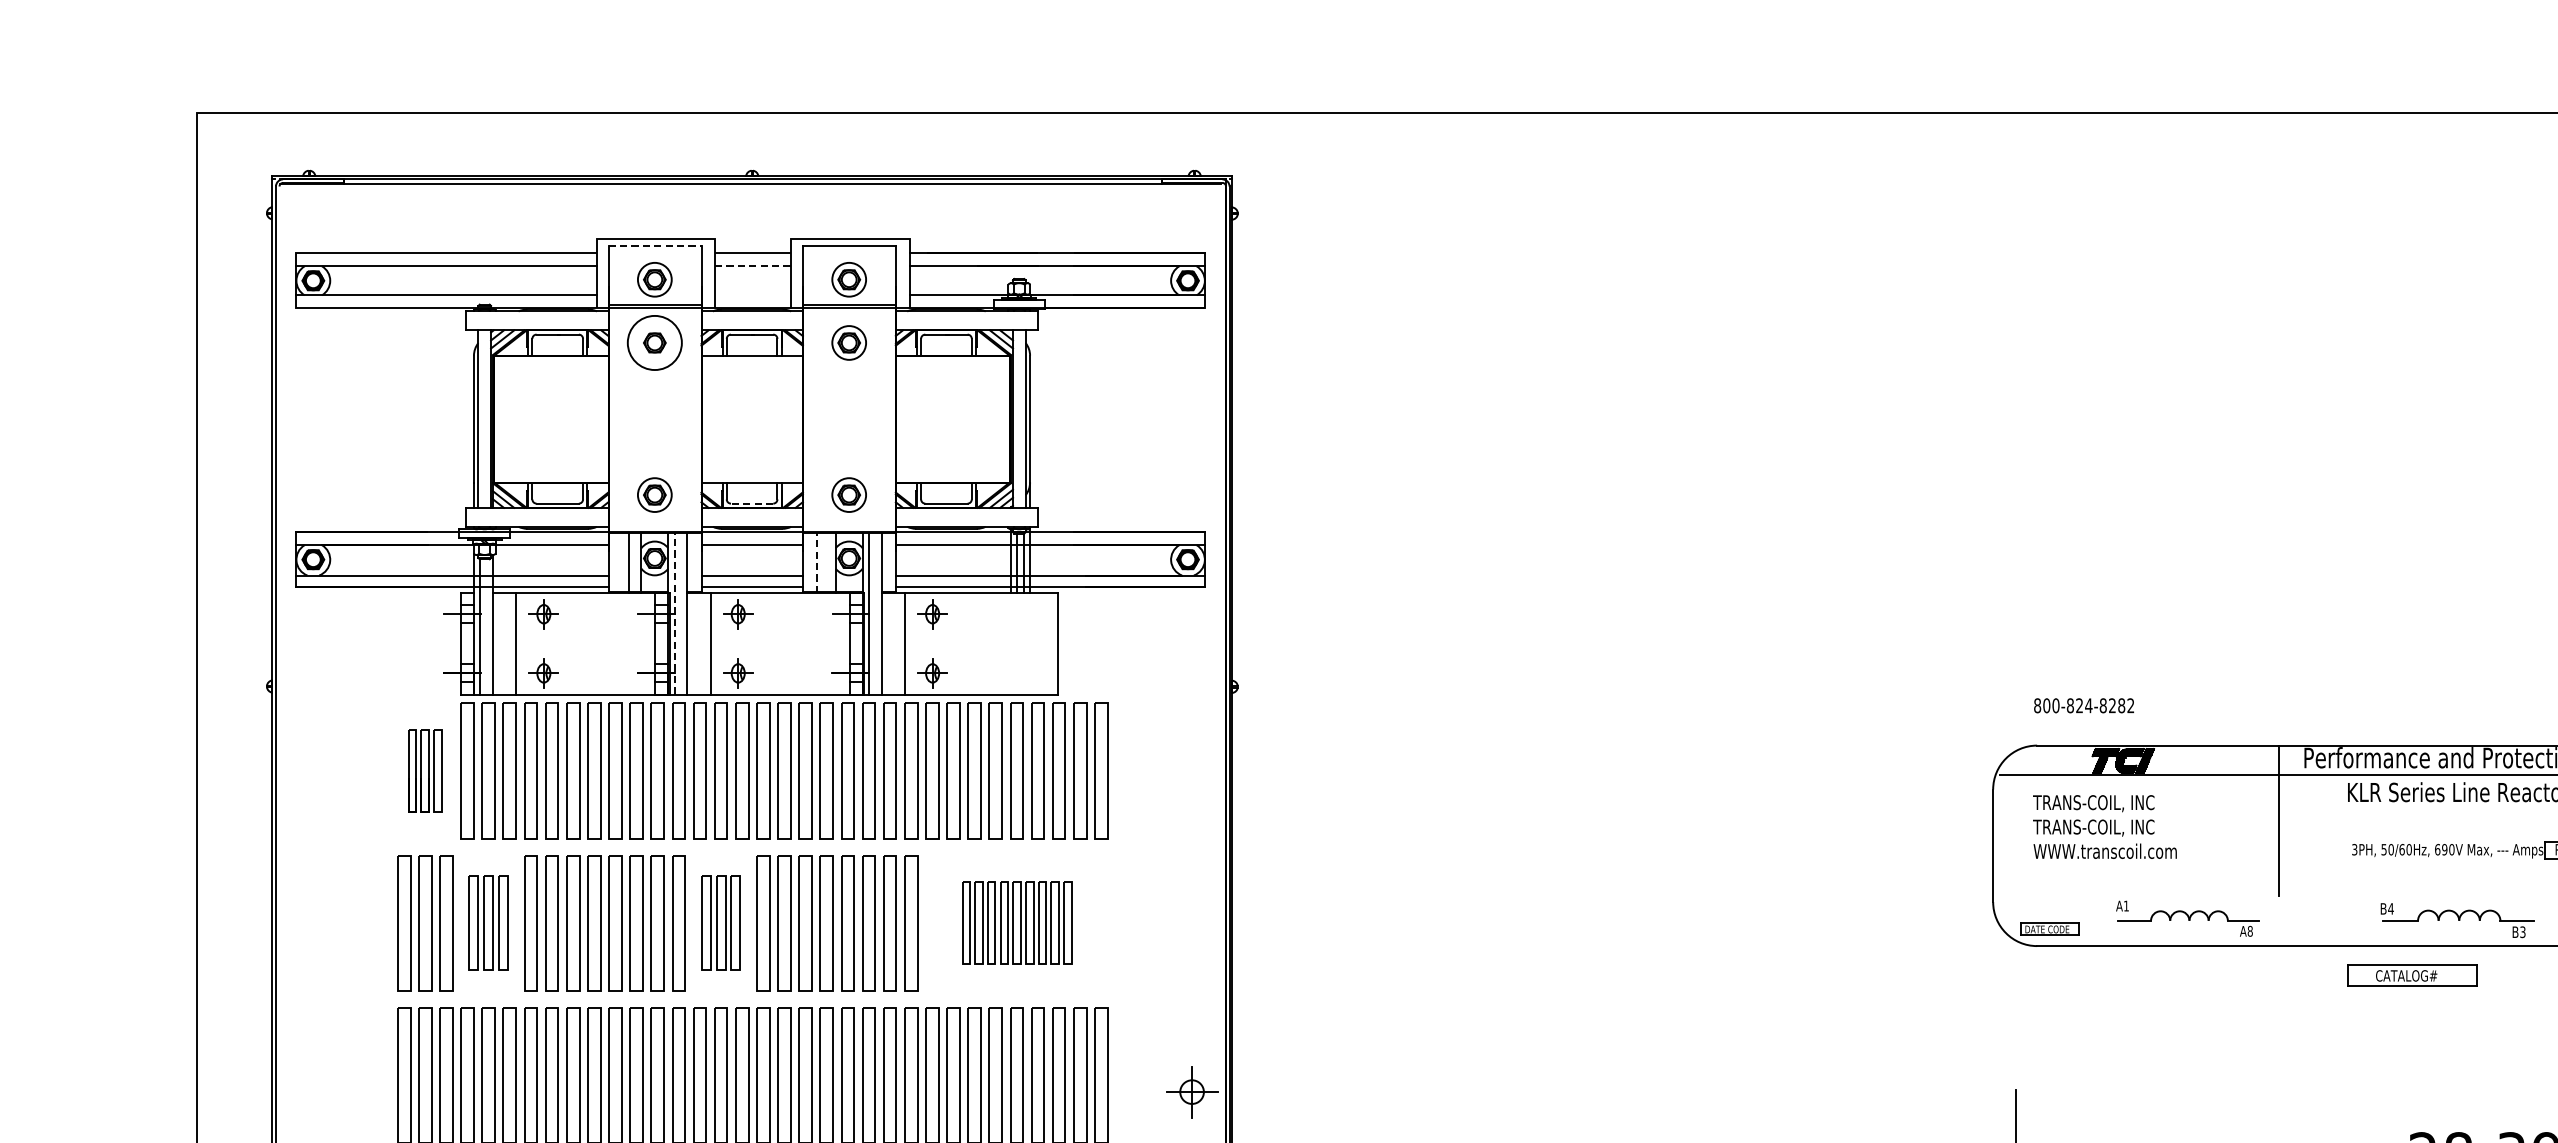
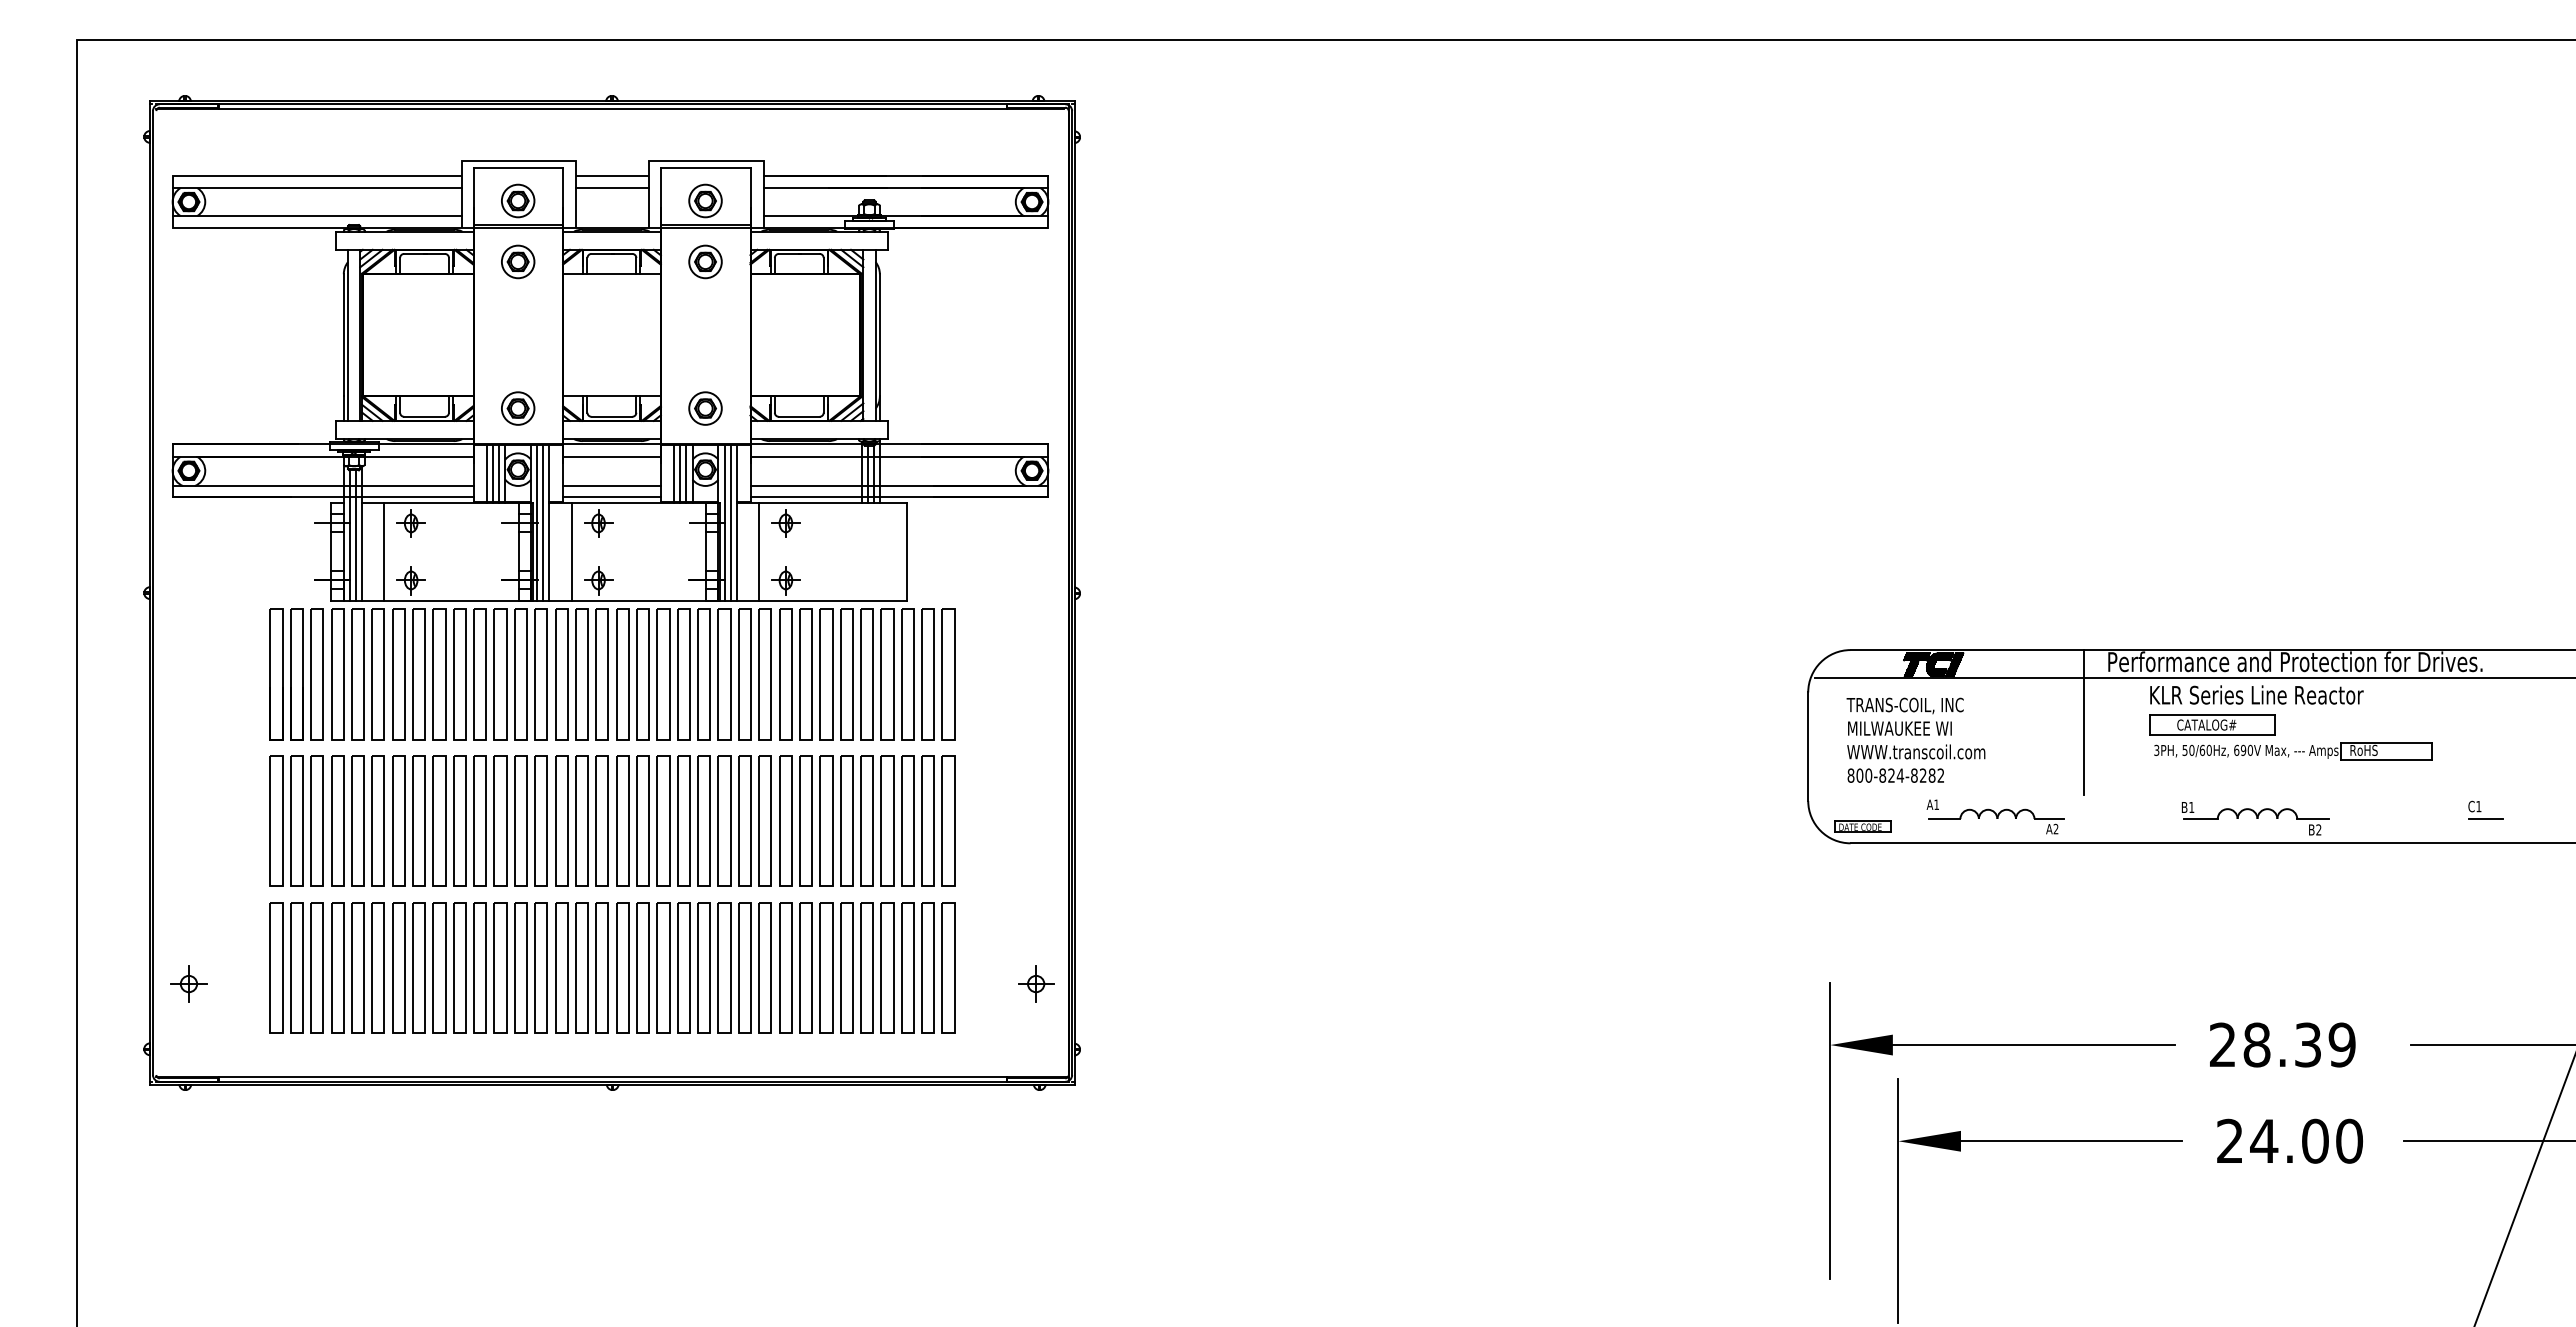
line: (655, 246) -> (518, 168), dashed -> solid
line: (752, 266) -> (612, 188), dashed -> solid
circle: (654, 342) -> (517, 261), size x0.62
line: (751, 503) -> (611, 416), dashed -> solid
line: (817, 562) -> (674, 473), dashed -> solid
line: (622, 563) -> (486, 474), added
line: (635, 563) -> (499, 474), added
line: (823, 563) -> (680, 474), added
line: (829, 563) -> (686, 474), added
line: (674, 613) -> (537, 522), dashed -> solid
line: (681, 613) -> (543, 522), added
line: (875, 613) -> (730, 522), added
line: (486, 626) -> (355, 535), added
text: (2083, 705) -> (1895, 775), moved
part: (424, 770) -> (296, 674), size x1.67
text: (2093, 828) -> (1904, 729), TRANS-COIL, INC -> MILWAUKEE WI
text: (2390, 908) -> (2191, 807), B4 -> B1
part: (488, 922) -> (357, 820), size x1.43
part: (720, 922) -> (581, 820), size x1.43
part: (1017, 922) -> (867, 820), size x1.67
text: (2249, 931) -> (2055, 829), A8 -> A2
text: (2522, 932) -> (2318, 830), B3 -> B2
part: (2412, 975) -> (2212, 724), moved
part: (312, 1091) -> (188, 983), added
part: (1192, 1091) -> (1036, 983), size x0.71

